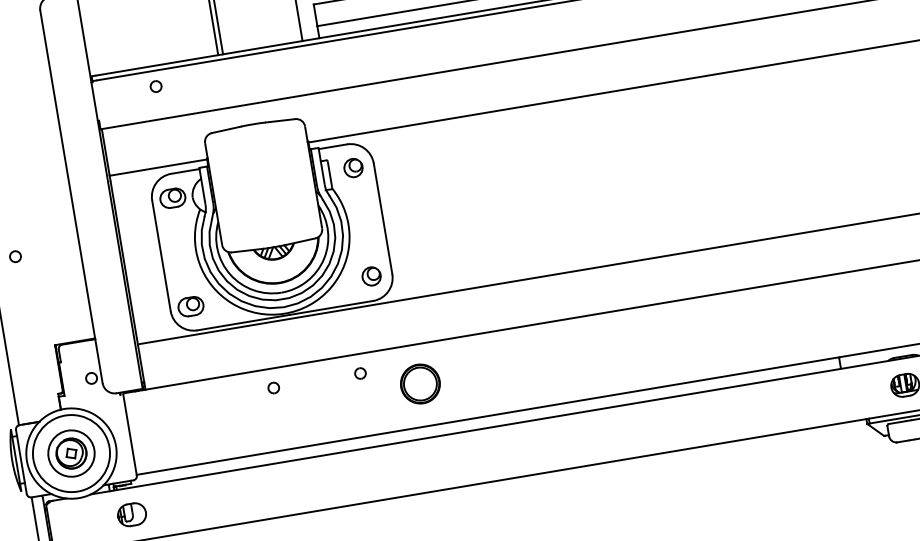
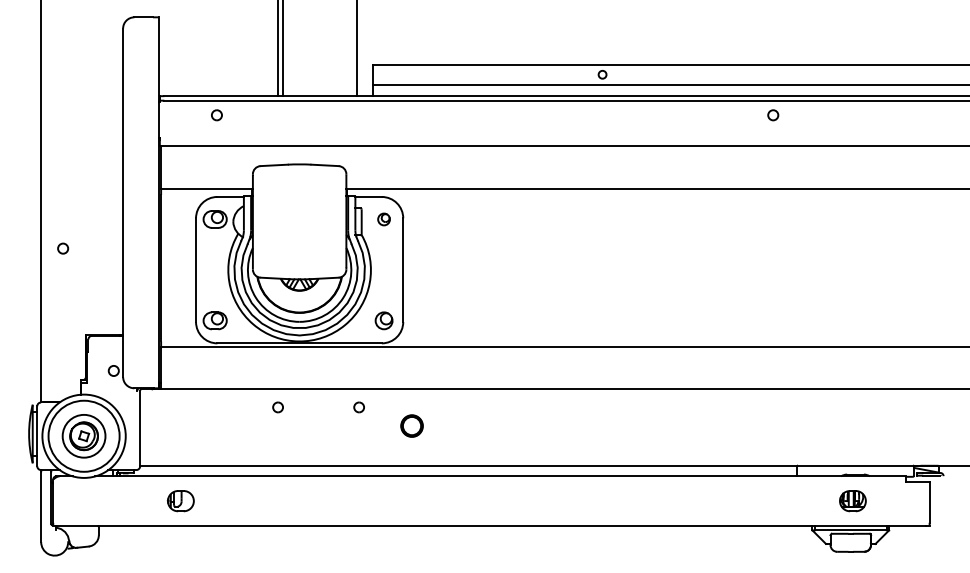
part: (352, 168) -> (383, 219), size x0.7
part: (419, 383) -> (411, 425), size x0.6
part: (131, 515) -> (180, 501), moved

